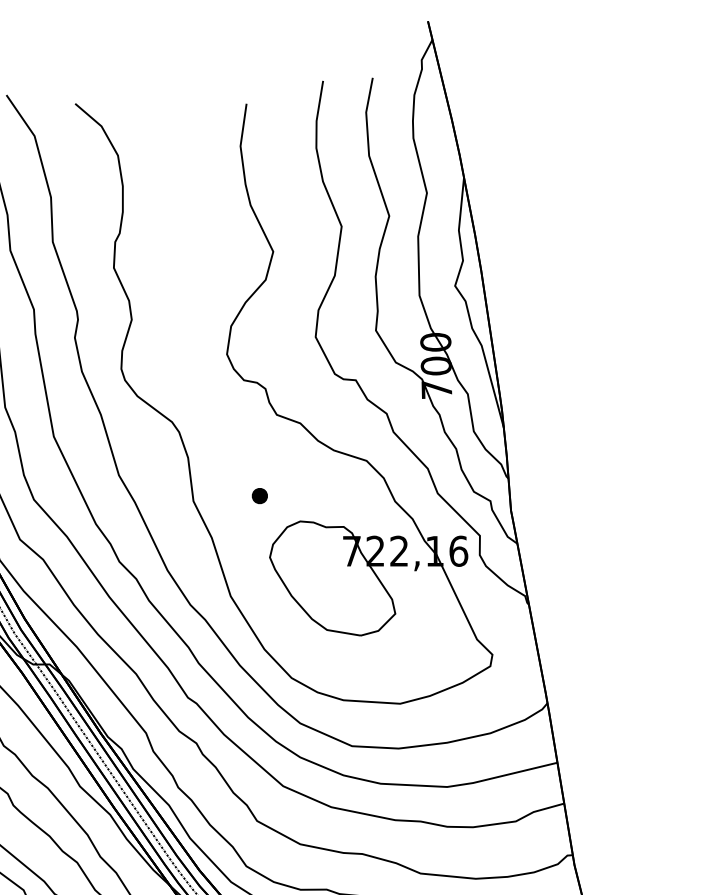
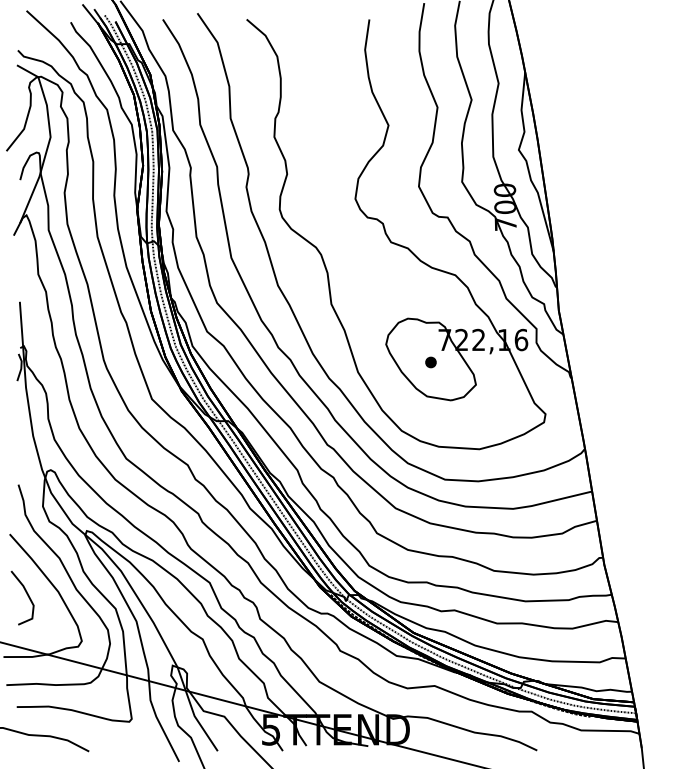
part: (259, 496) -> (430, 362), moved

